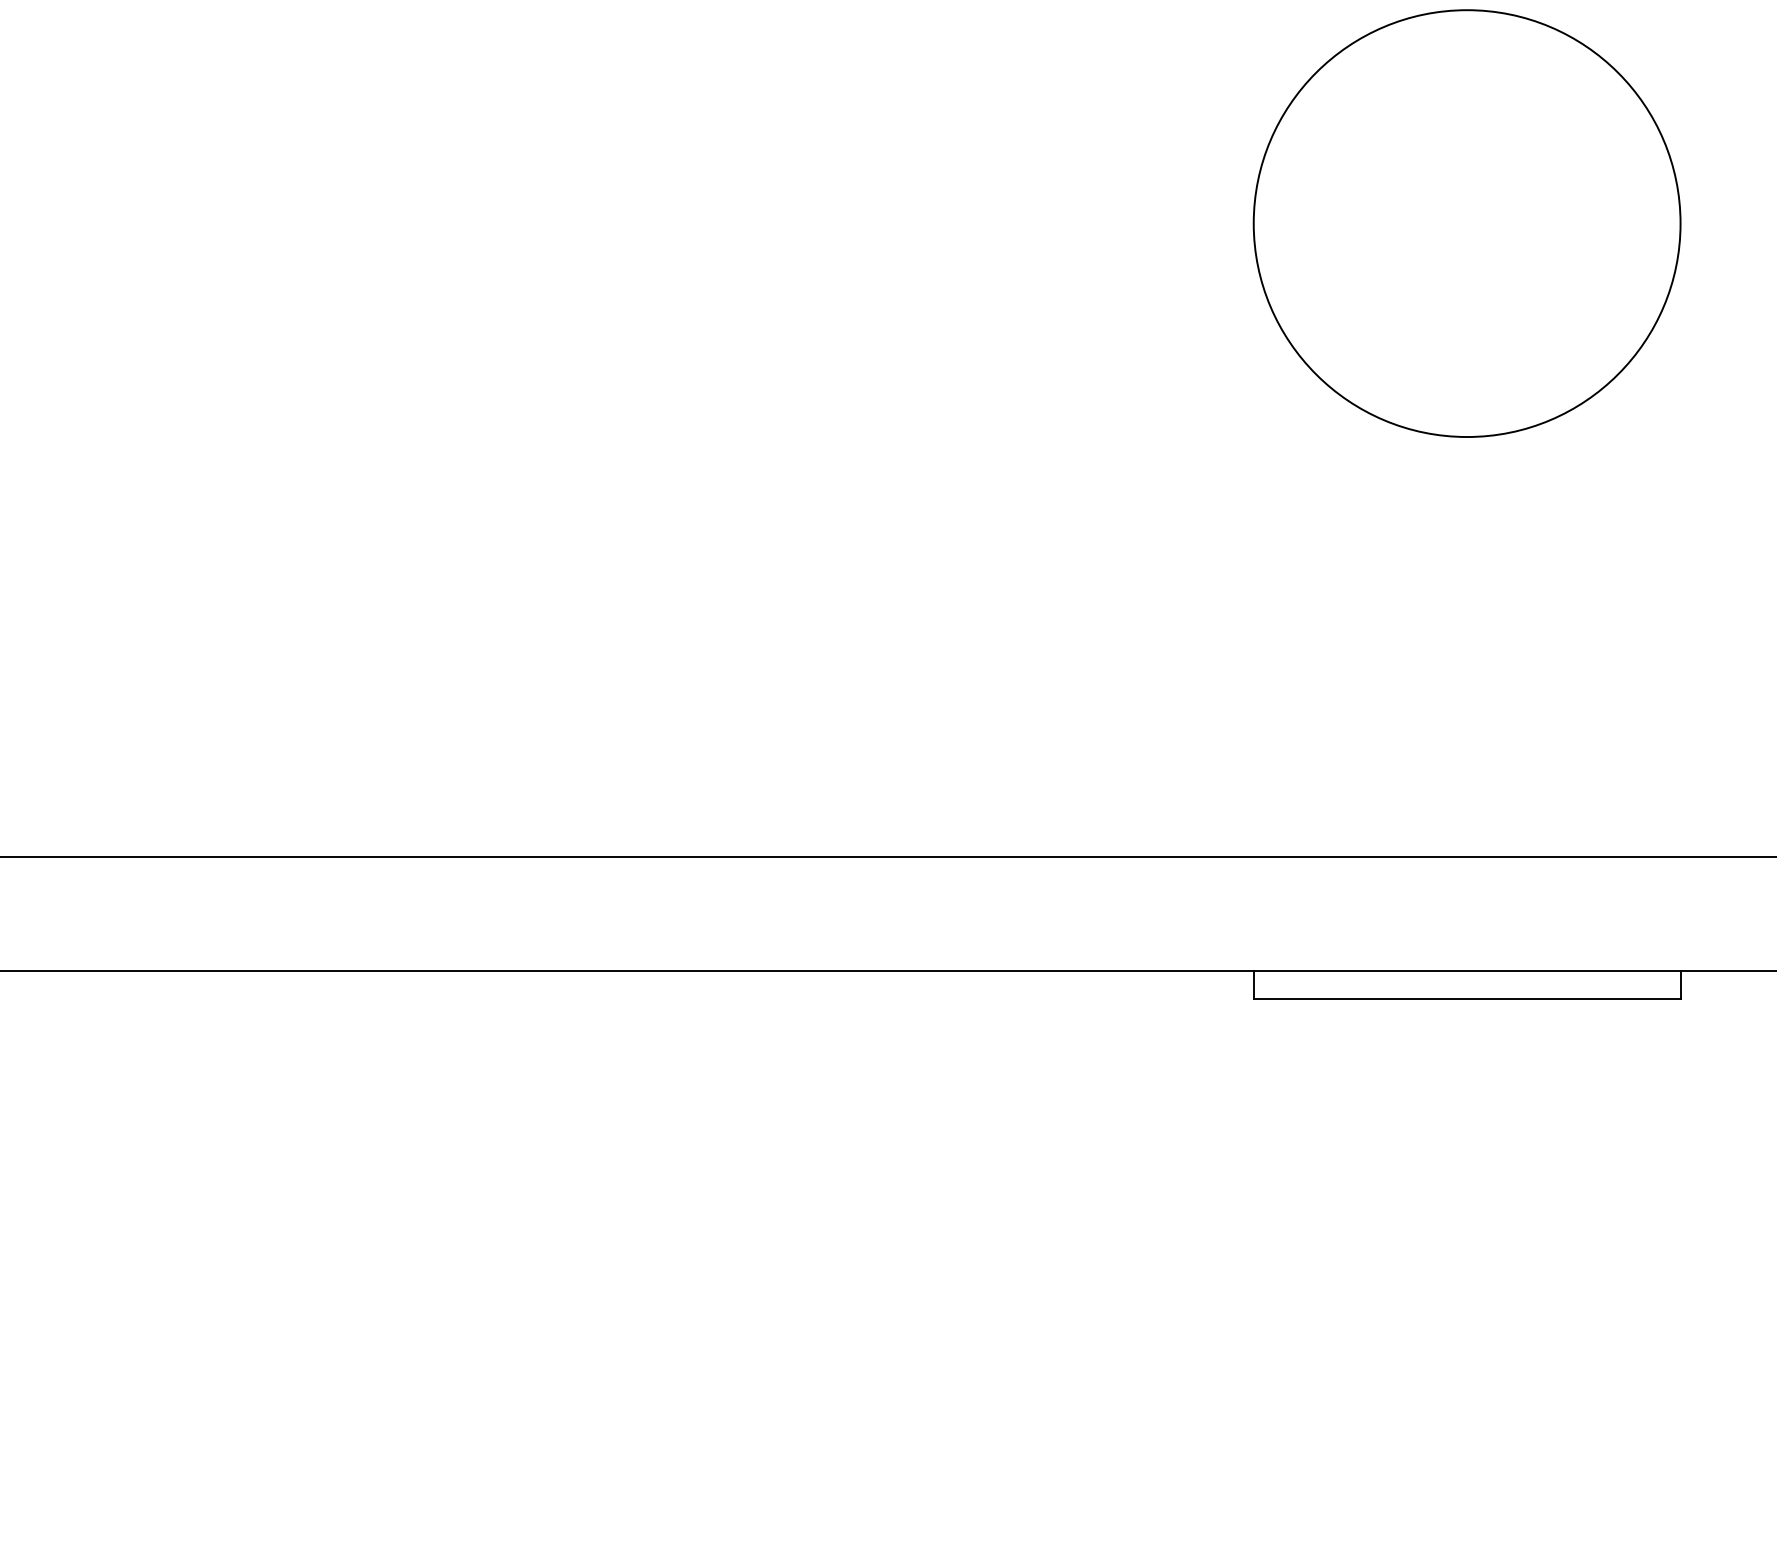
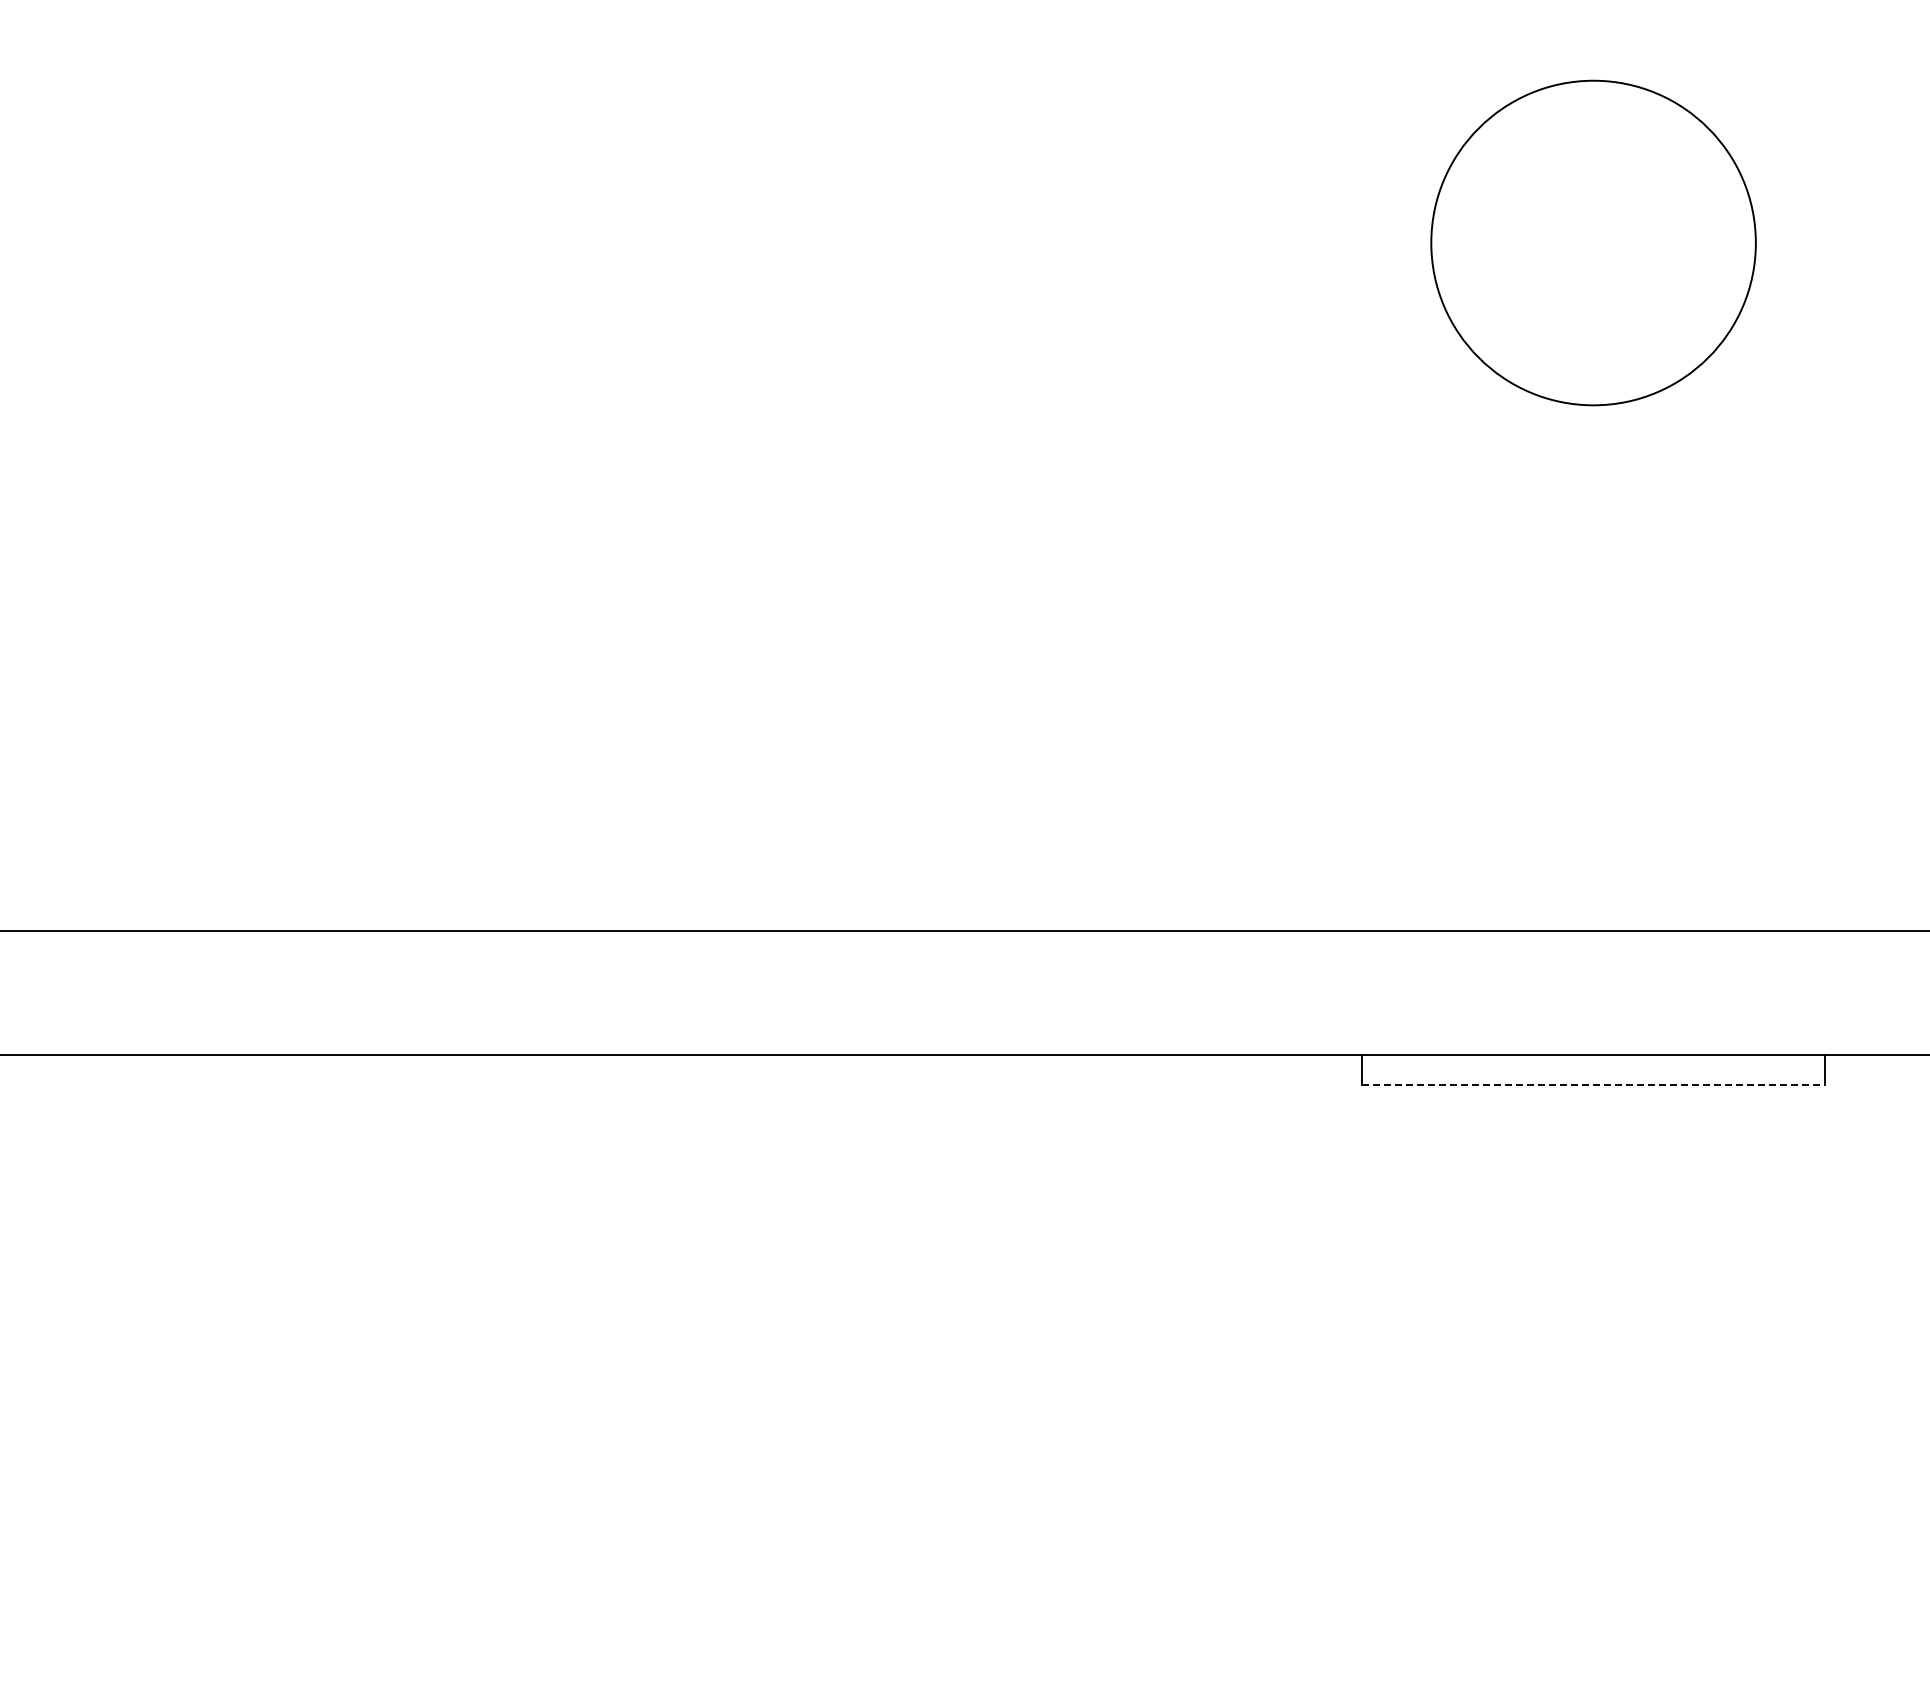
circle: (1467, 223) -> (1593, 242), size x0.7
line: (1467, 999) -> (1593, 1085), solid -> dashed

